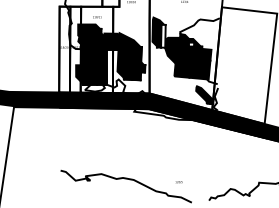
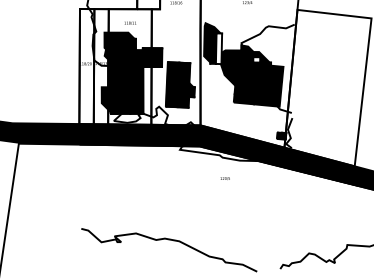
fill: (121, 55) -> (162, 74), removed
fill: (204, 94) -> (274, 126), removed
text: (178, 182) -> (224, 179), moved

